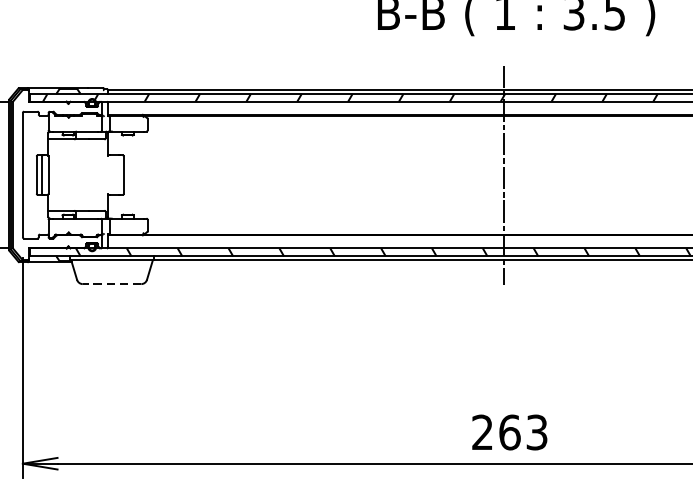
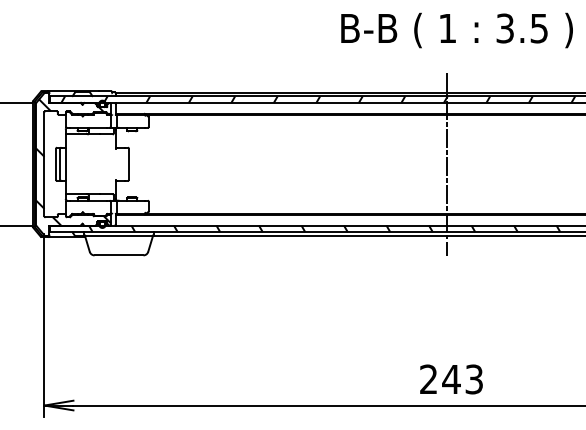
hatch: (57, 172) -> (73, 162), added
line: (111, 284) -> (118, 255), dashed -> solid
text: (509, 432) -> (451, 379), 263 -> 243

